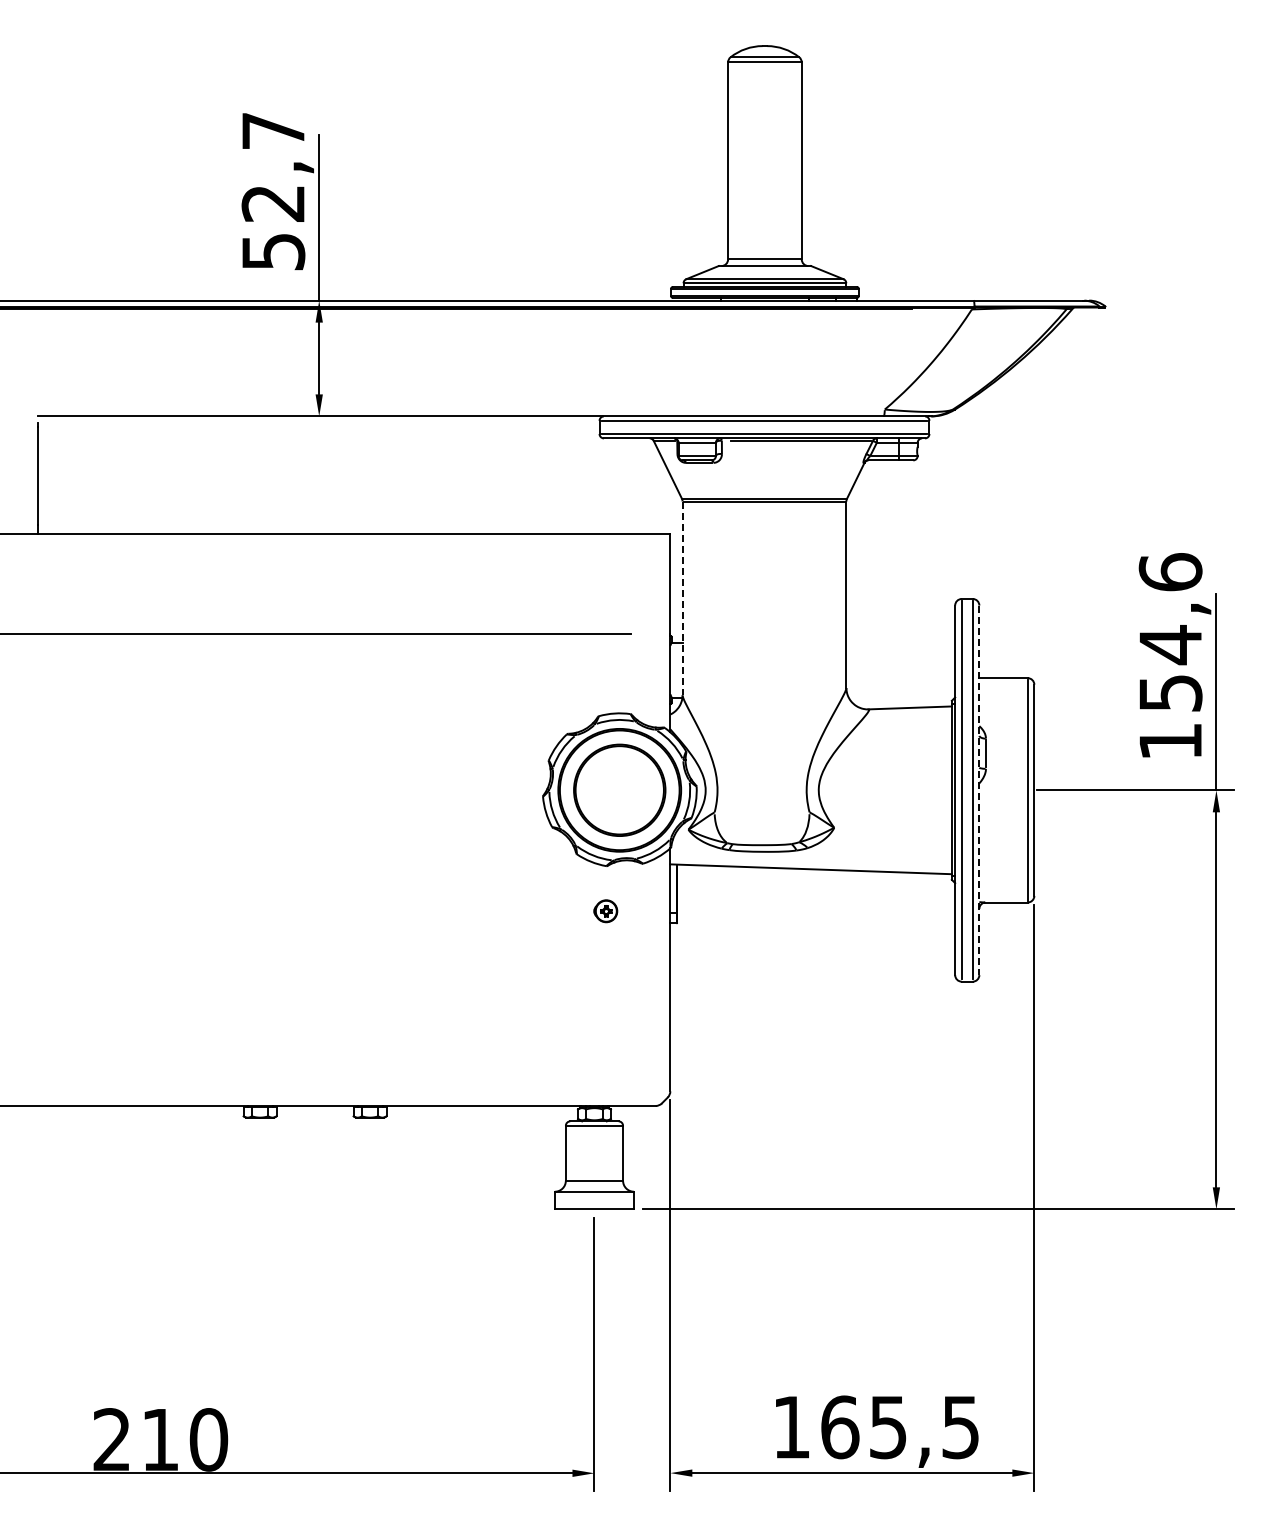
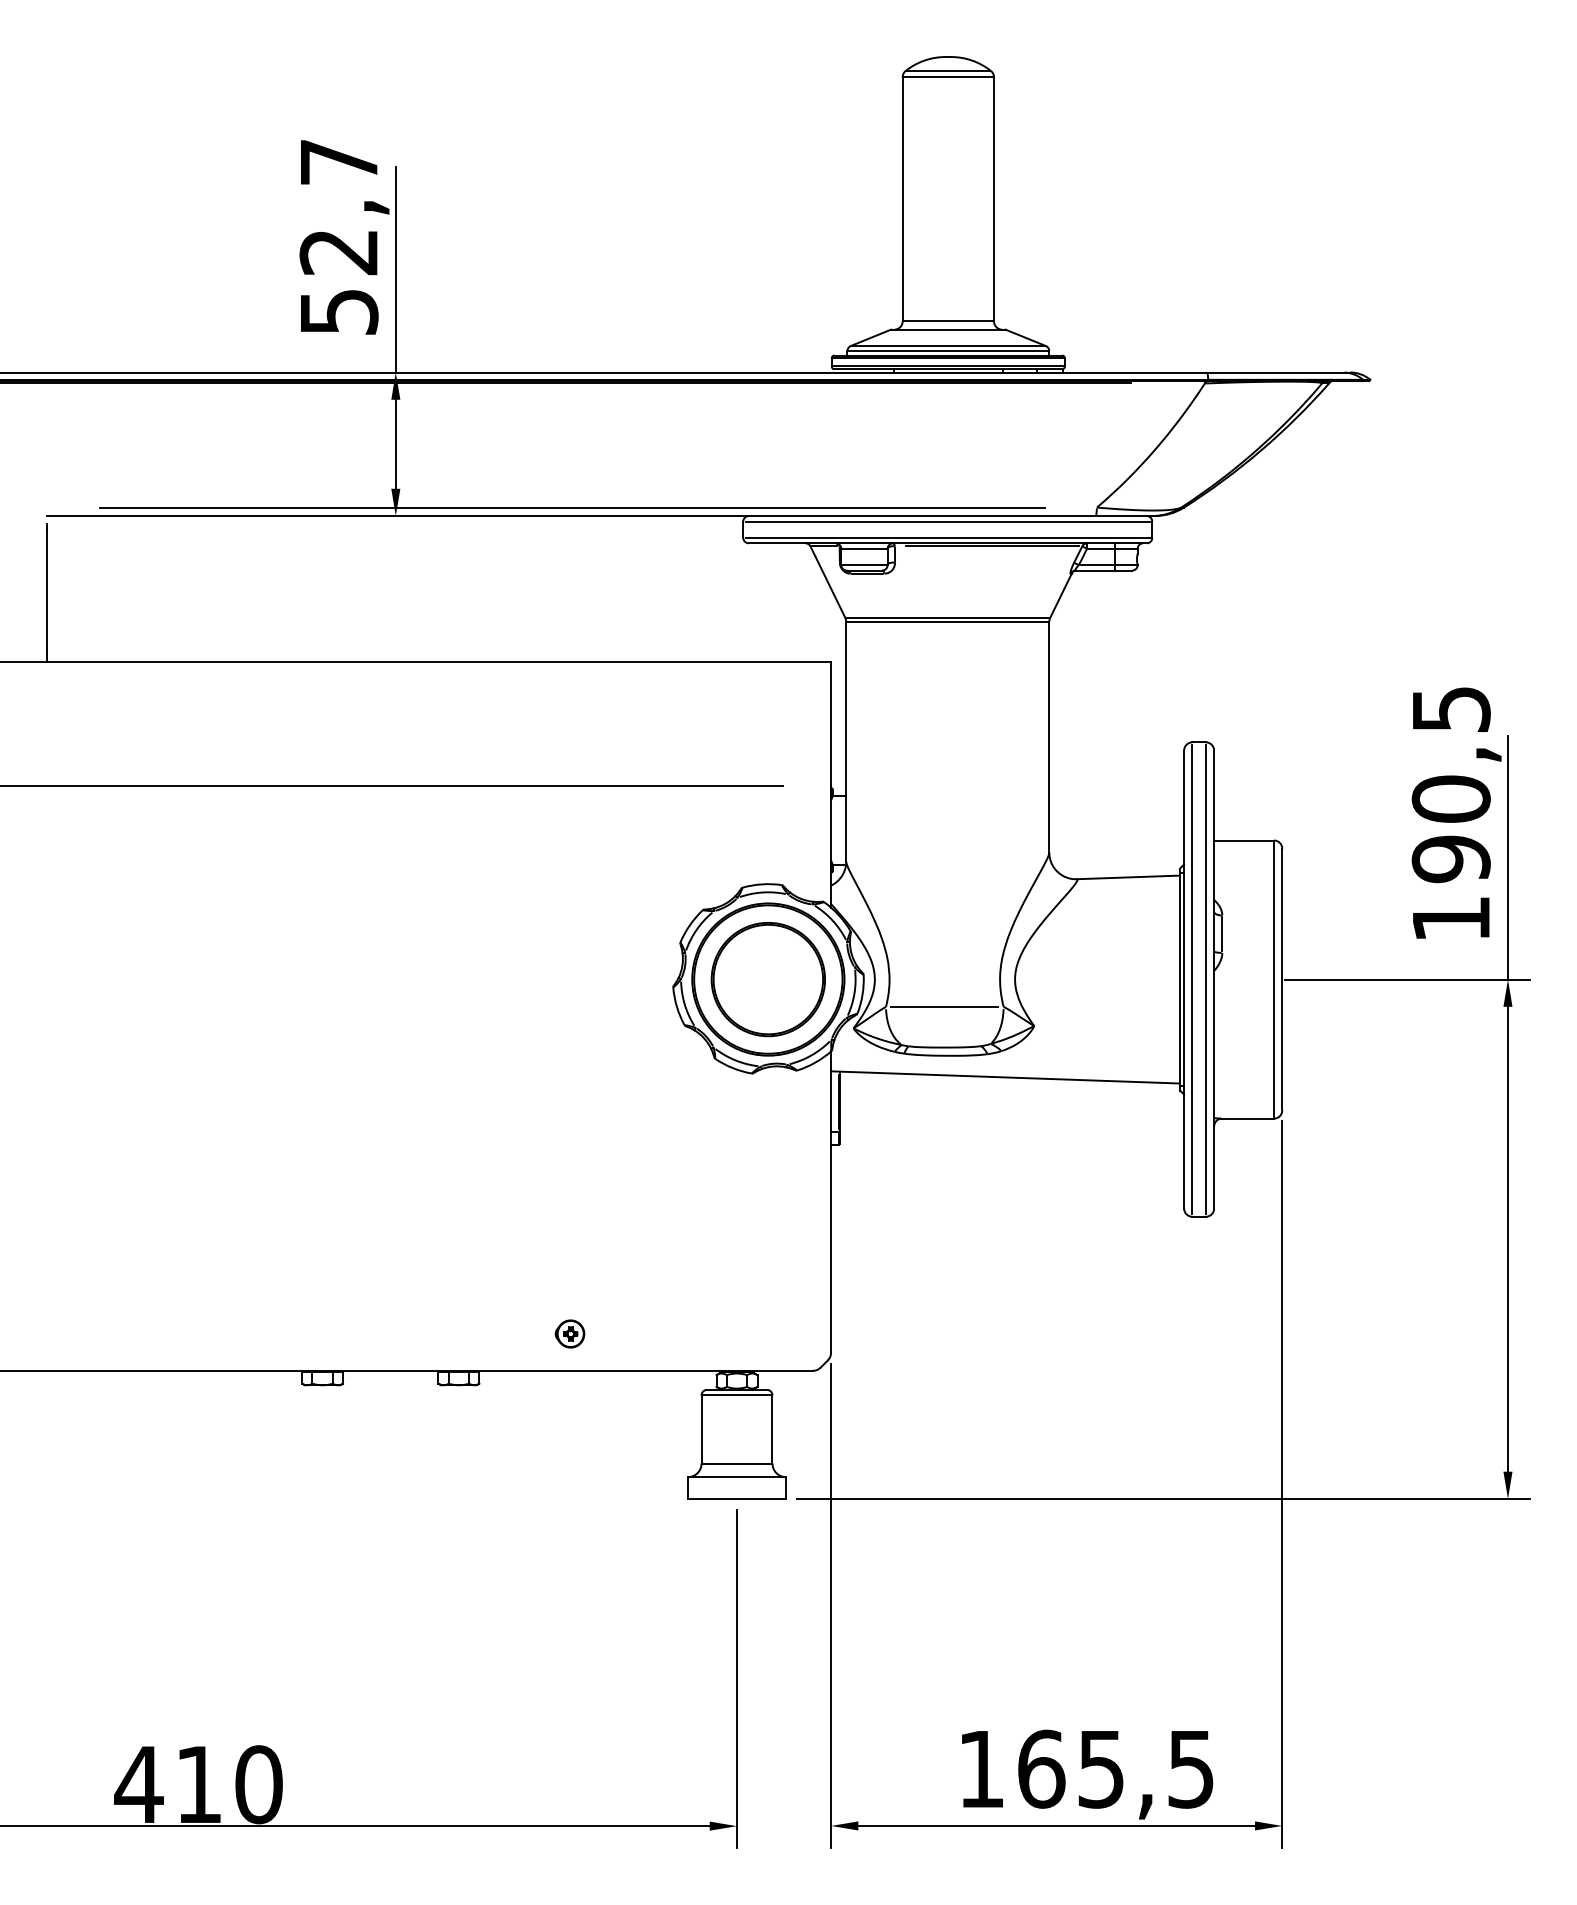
line: (461, 409) -> (572, 507), added
line: (682, 598) -> (846, 741), dashed -> solid
text: (1170, 632) -> (1451, 783), 154,6 -> 190,5
line: (979, 790) -> (1214, 979), dashed -> solid
line: (761, 812) -> (944, 1007), added
part: (605, 911) -> (569, 1334), moved
text: (111, 1439) -> (138, 1784), 210 -> 410

